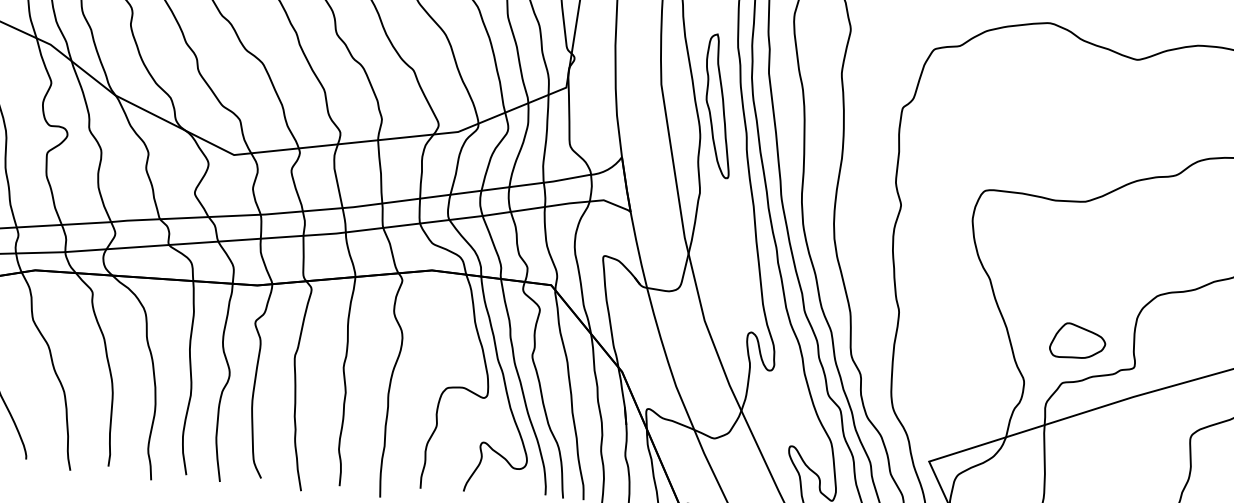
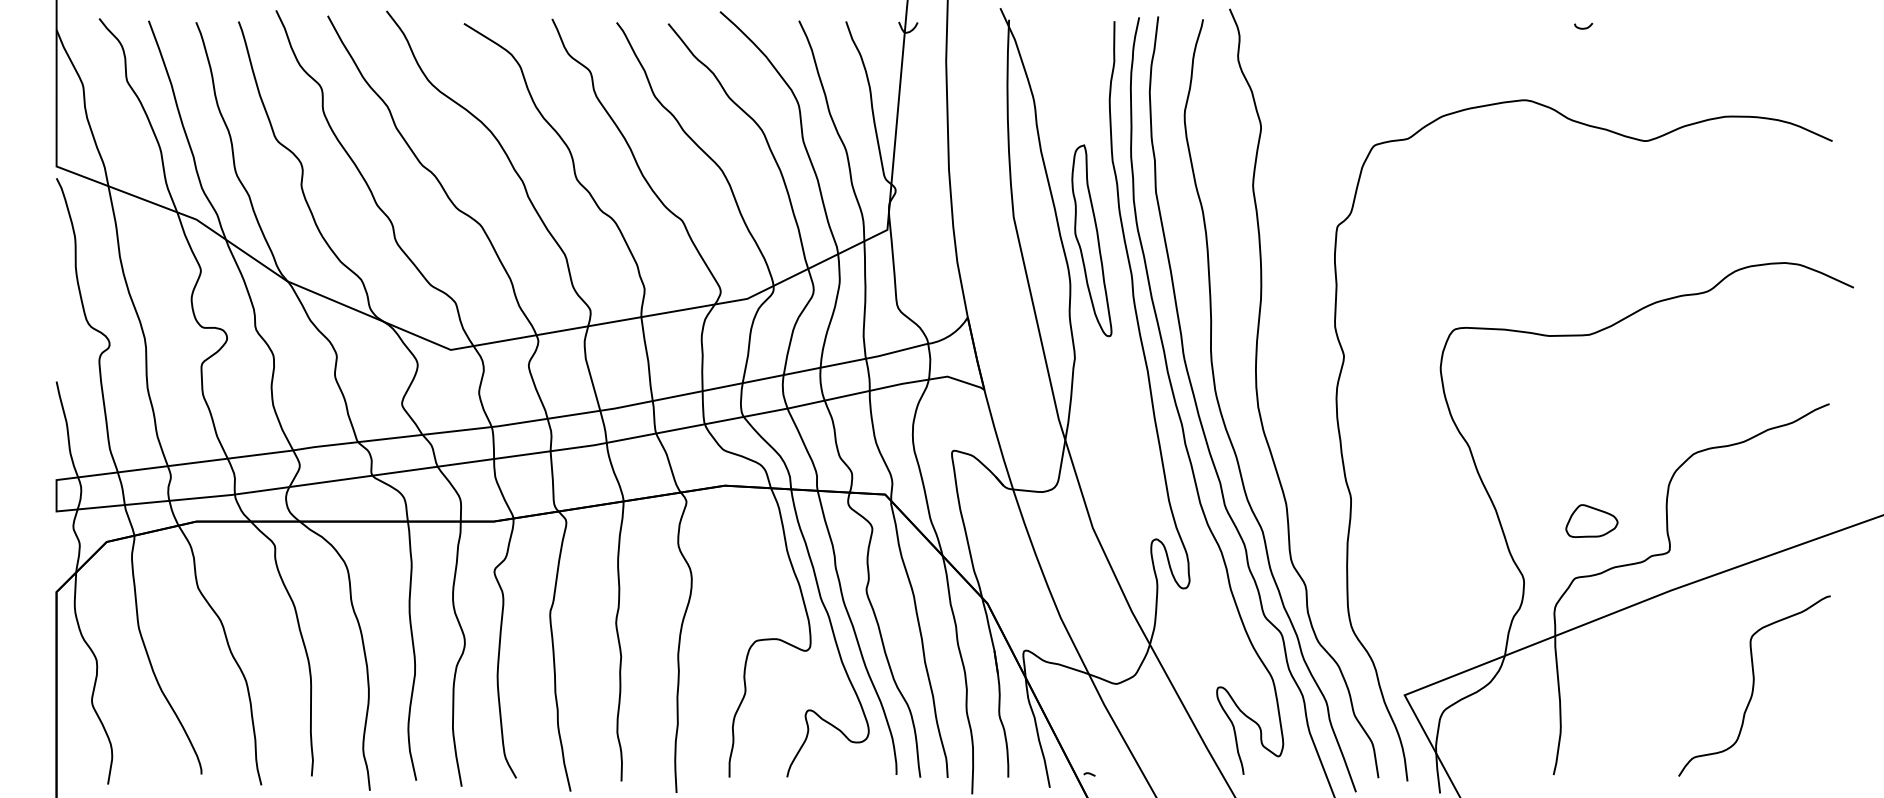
part: (1077, 340) -> (1591, 520), size x0.7

